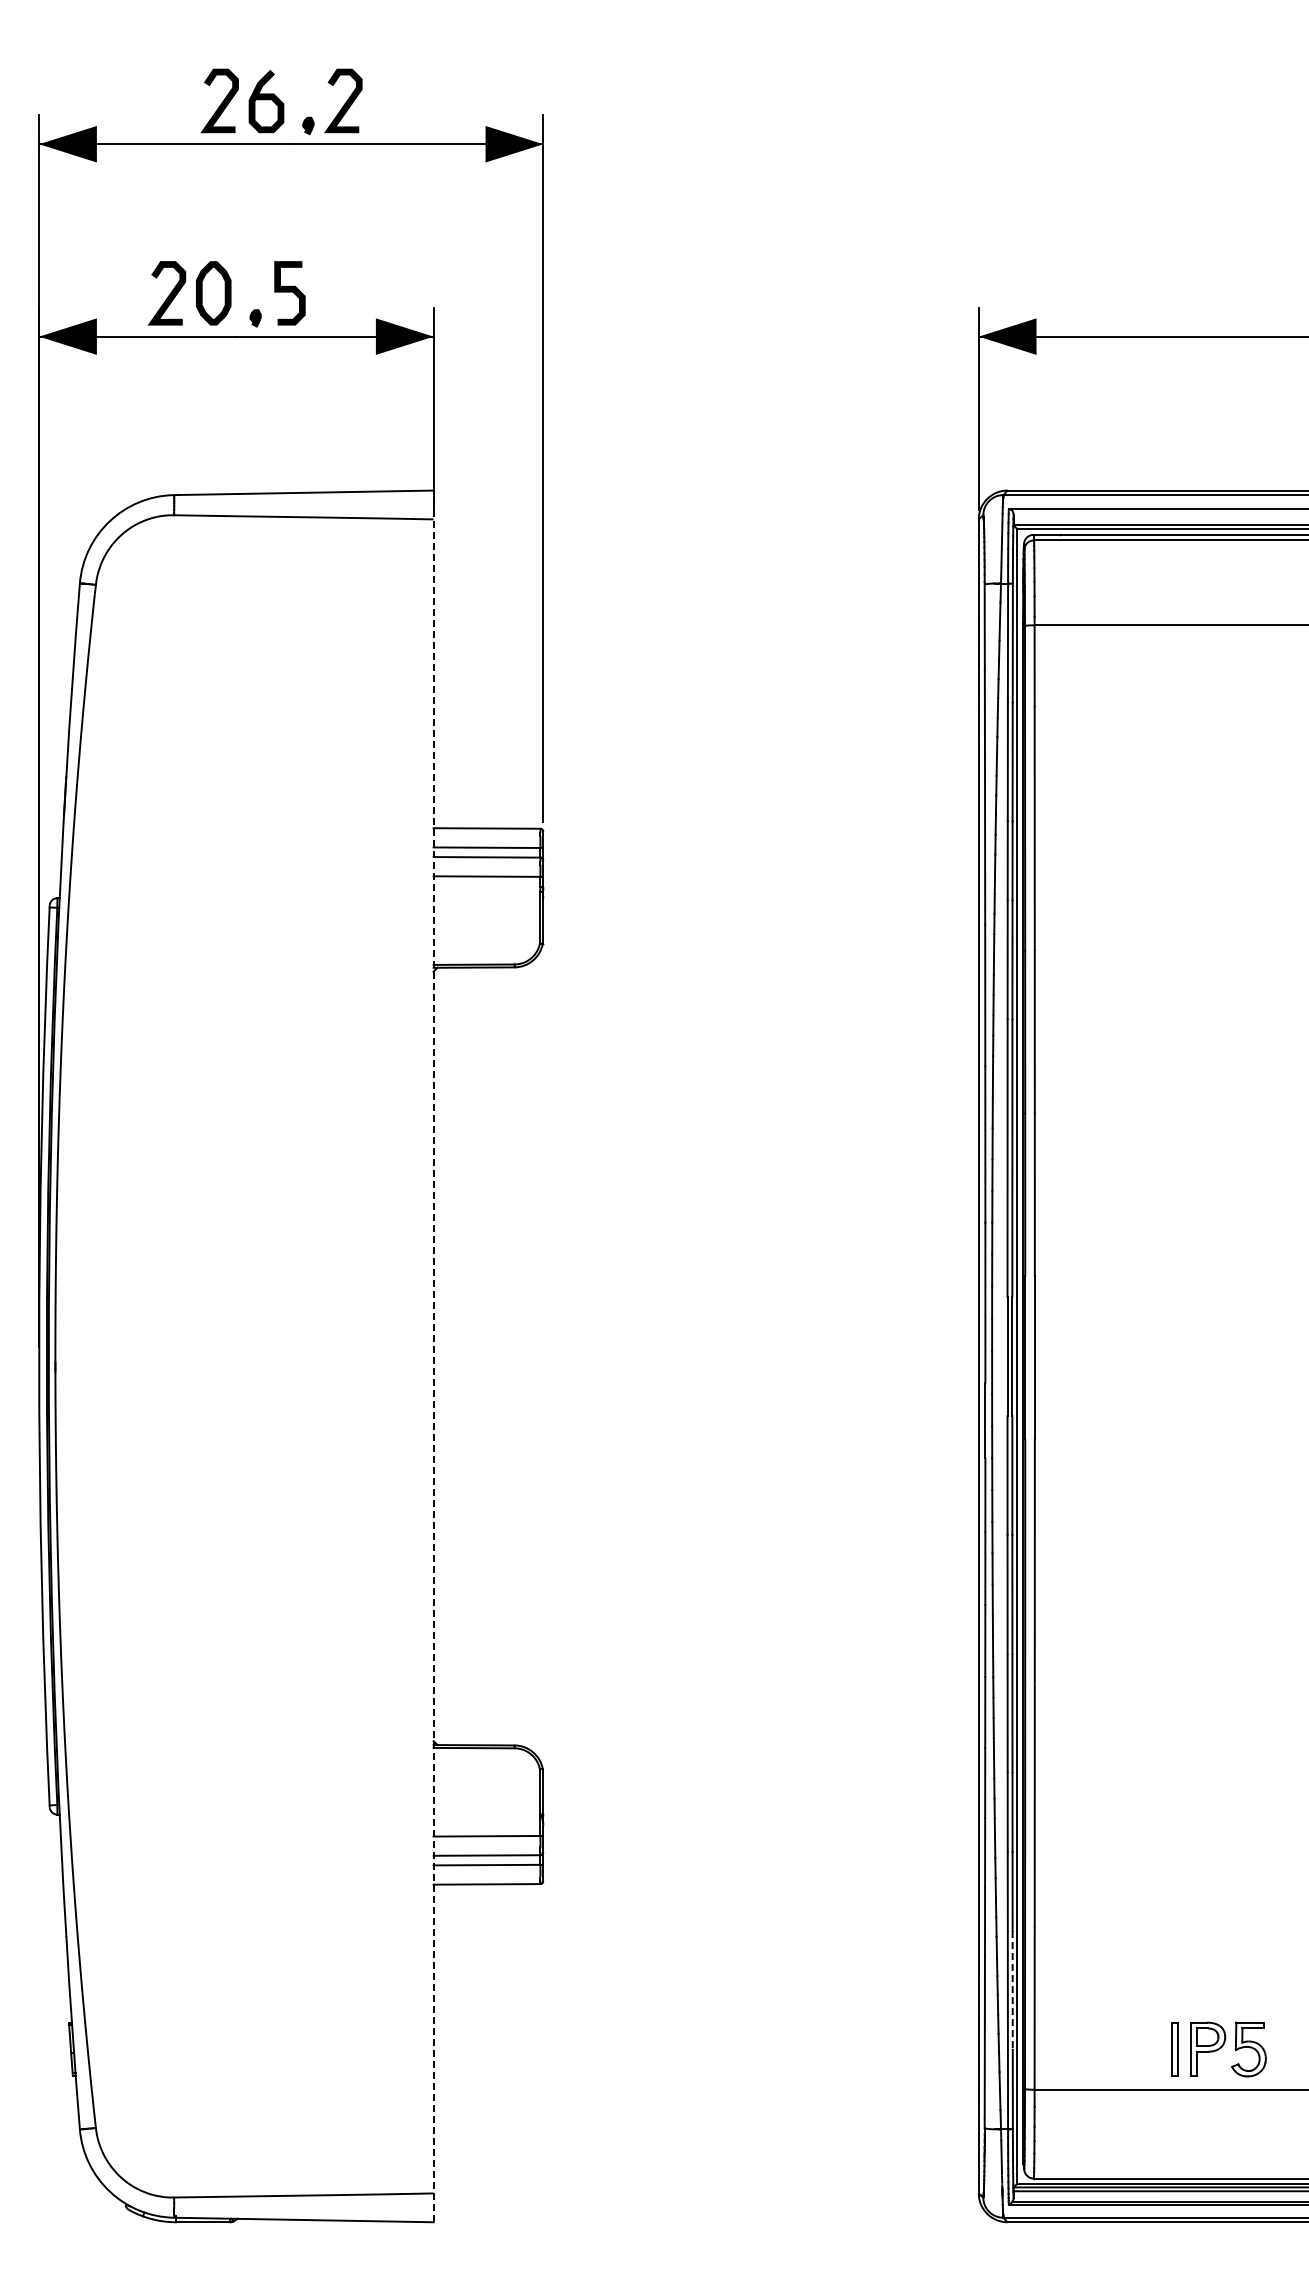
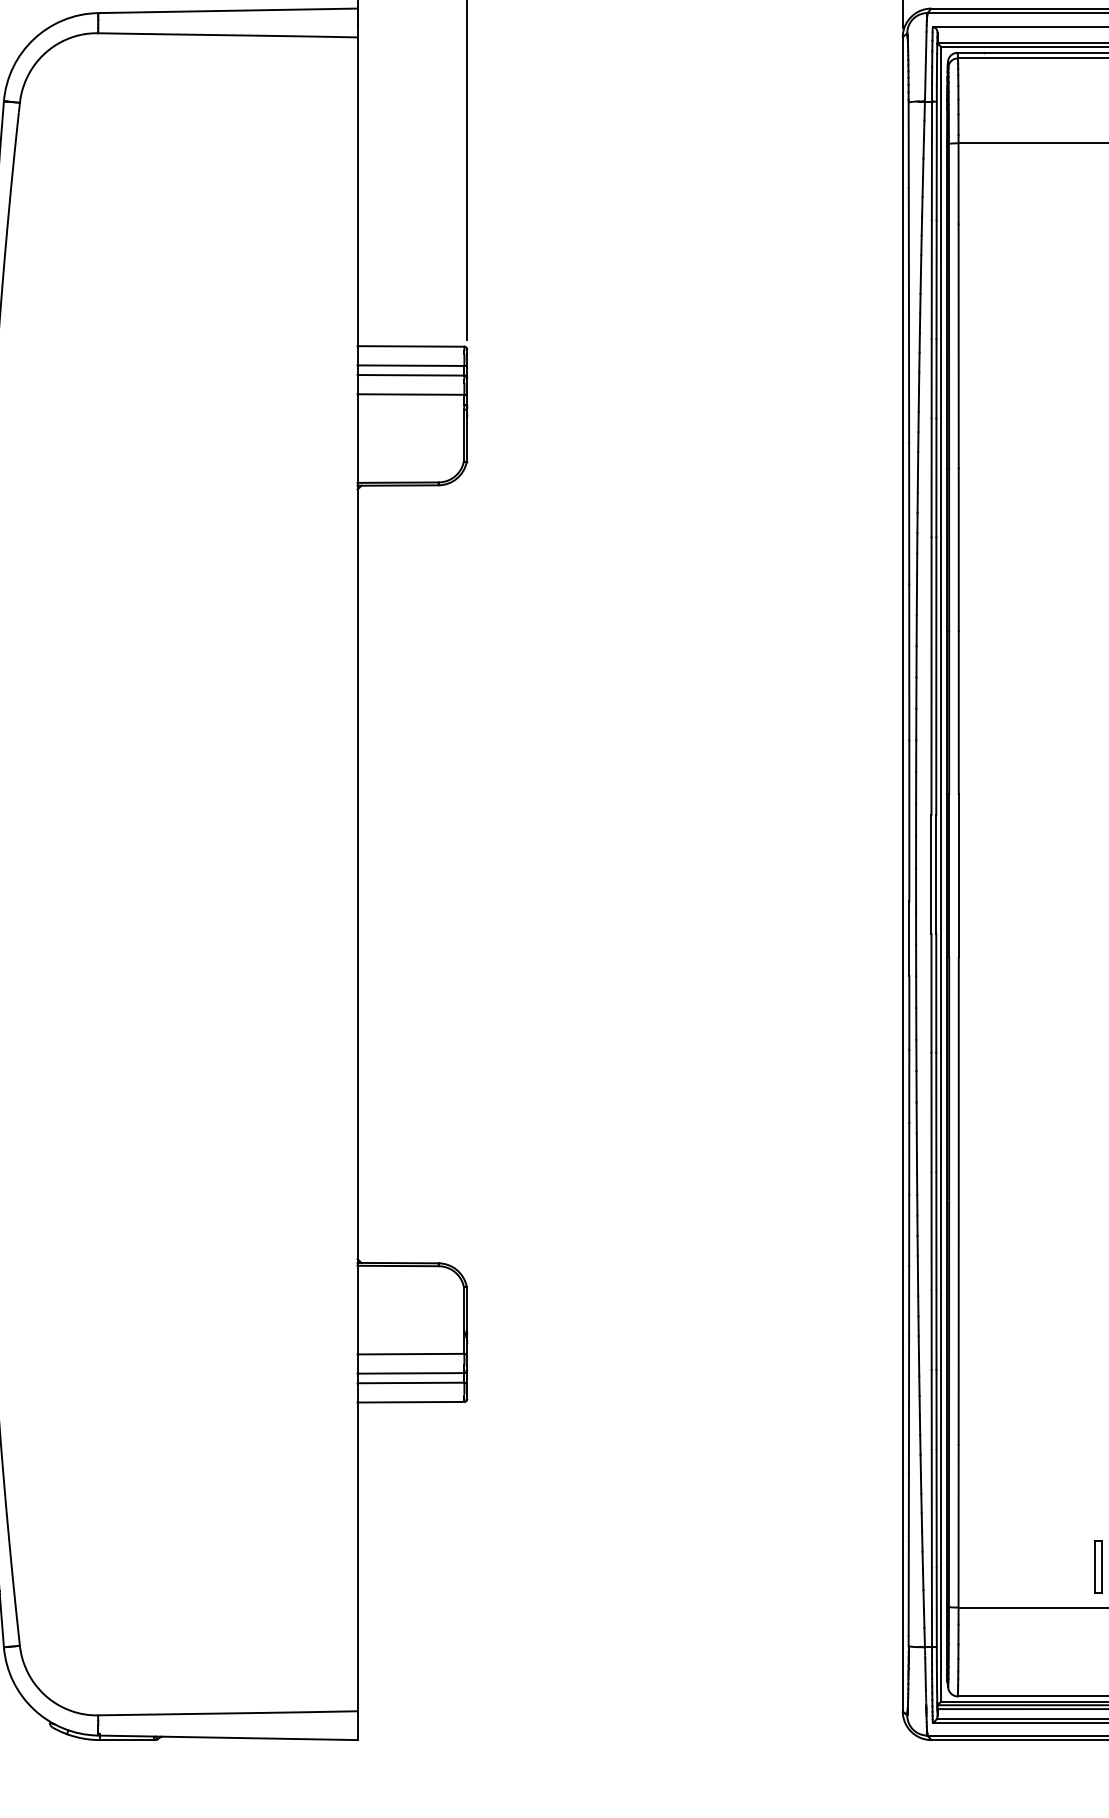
line: (433, 1356) -> (357, 874), dashed -> solid
line: (1012, 1990) -> (936, 1508), dashed -> solid

